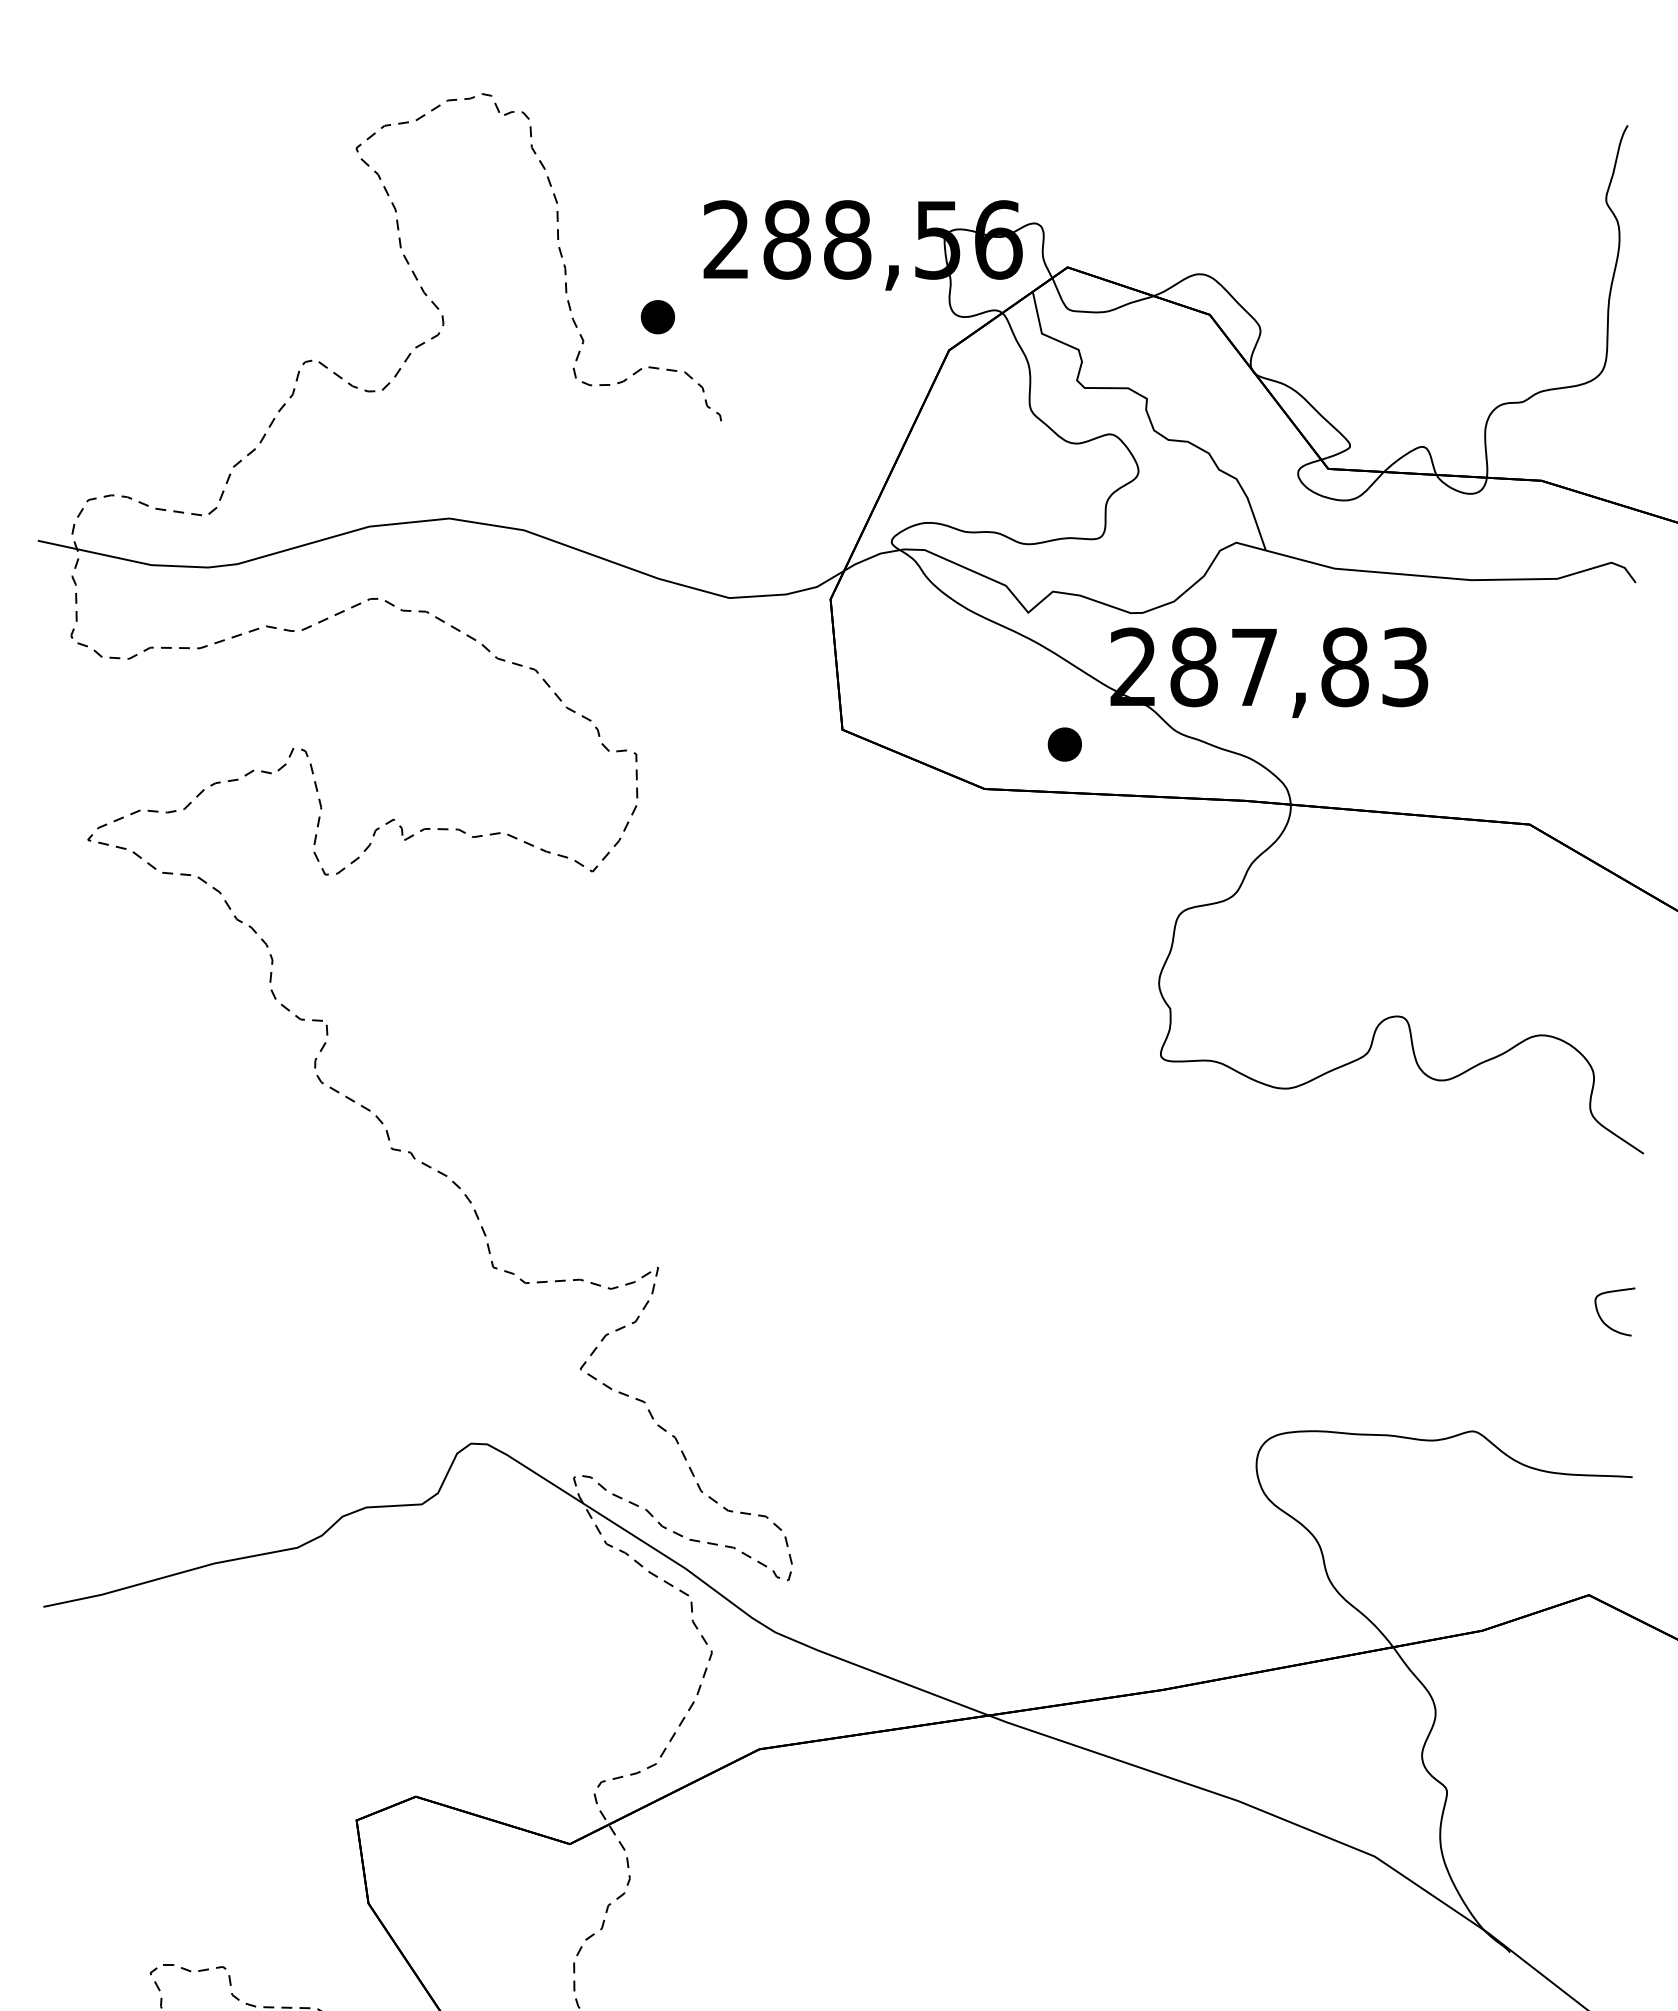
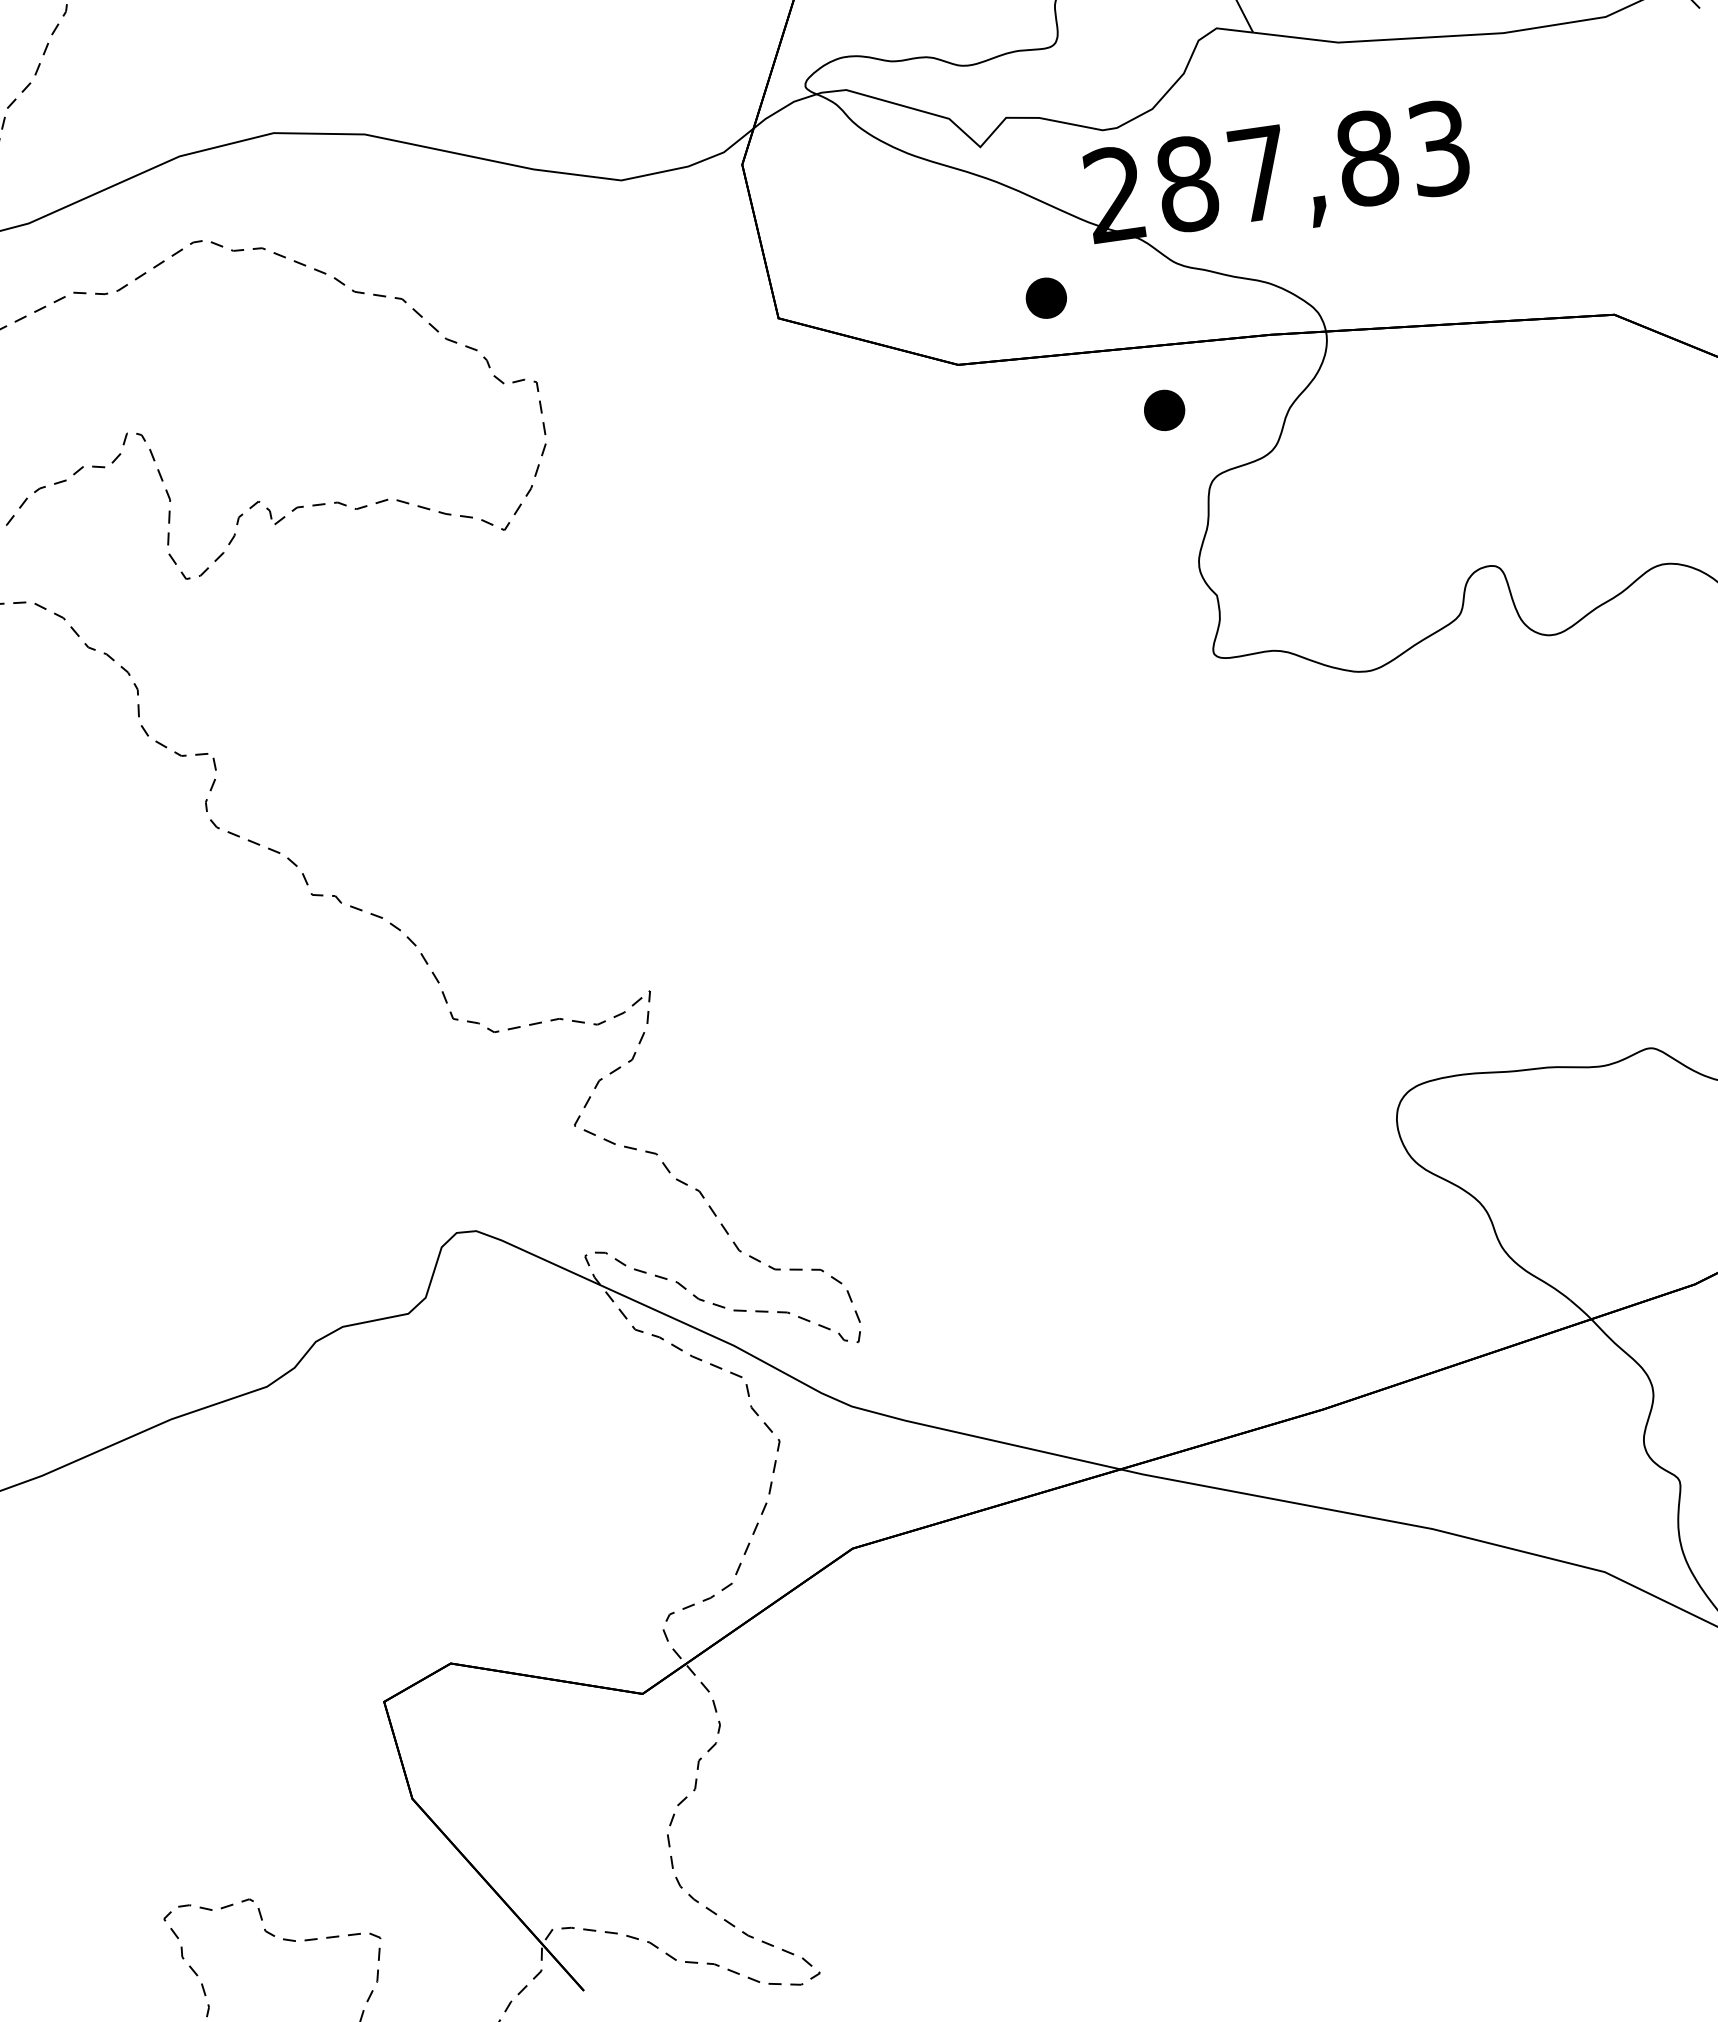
part: (1148, 850) -> (1164, 410), added

